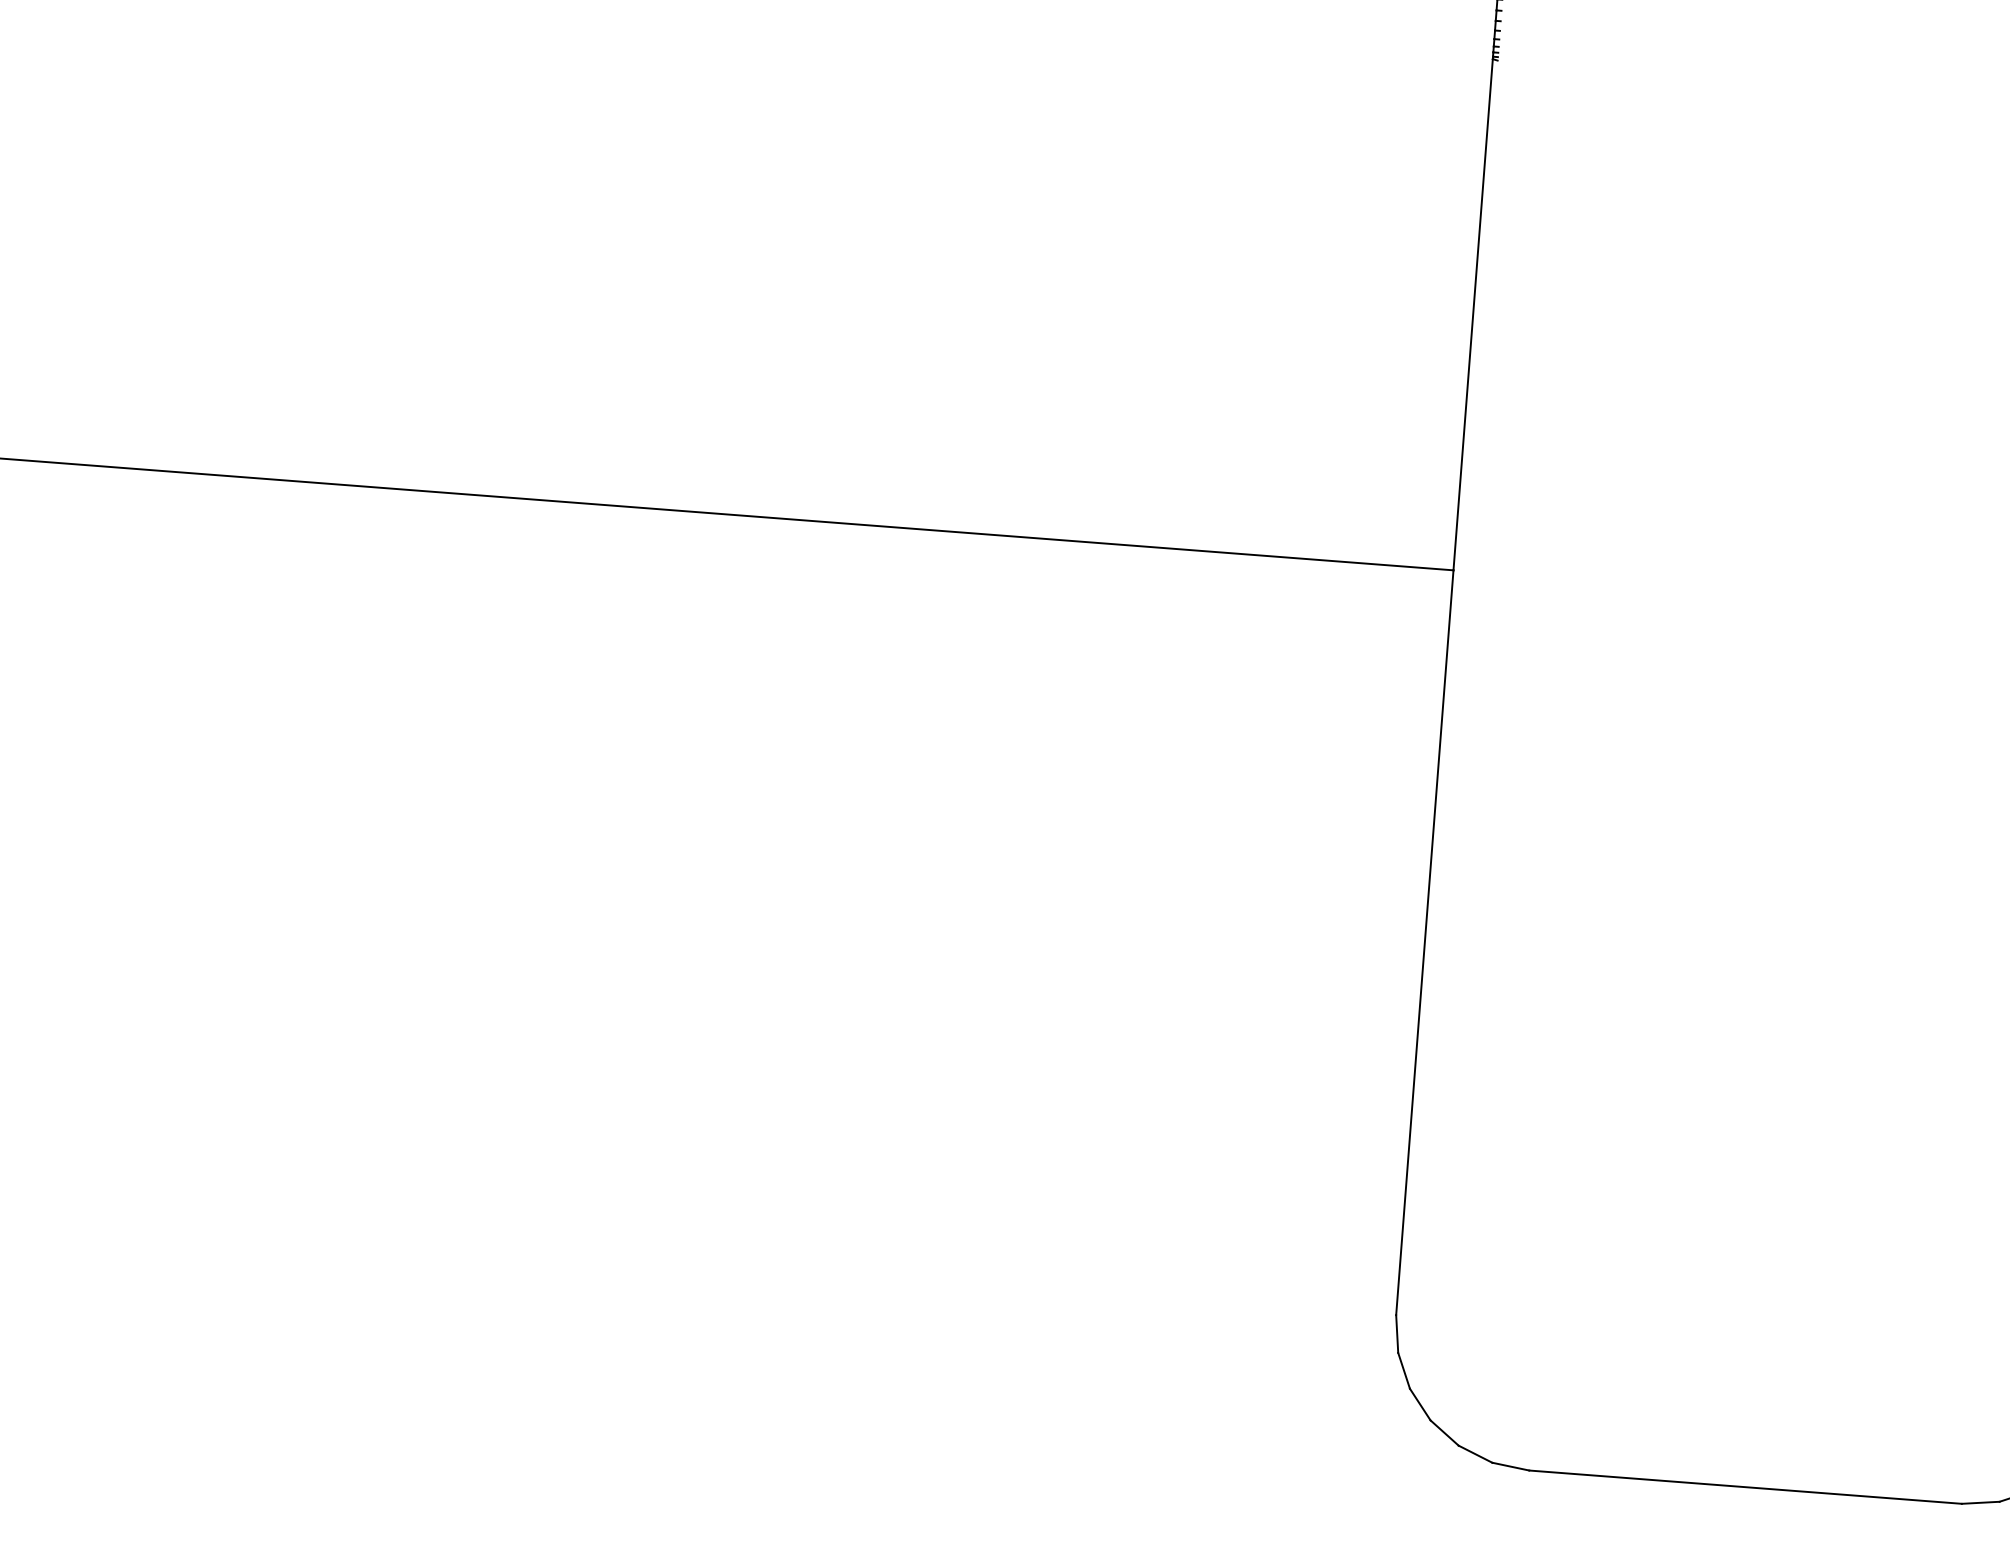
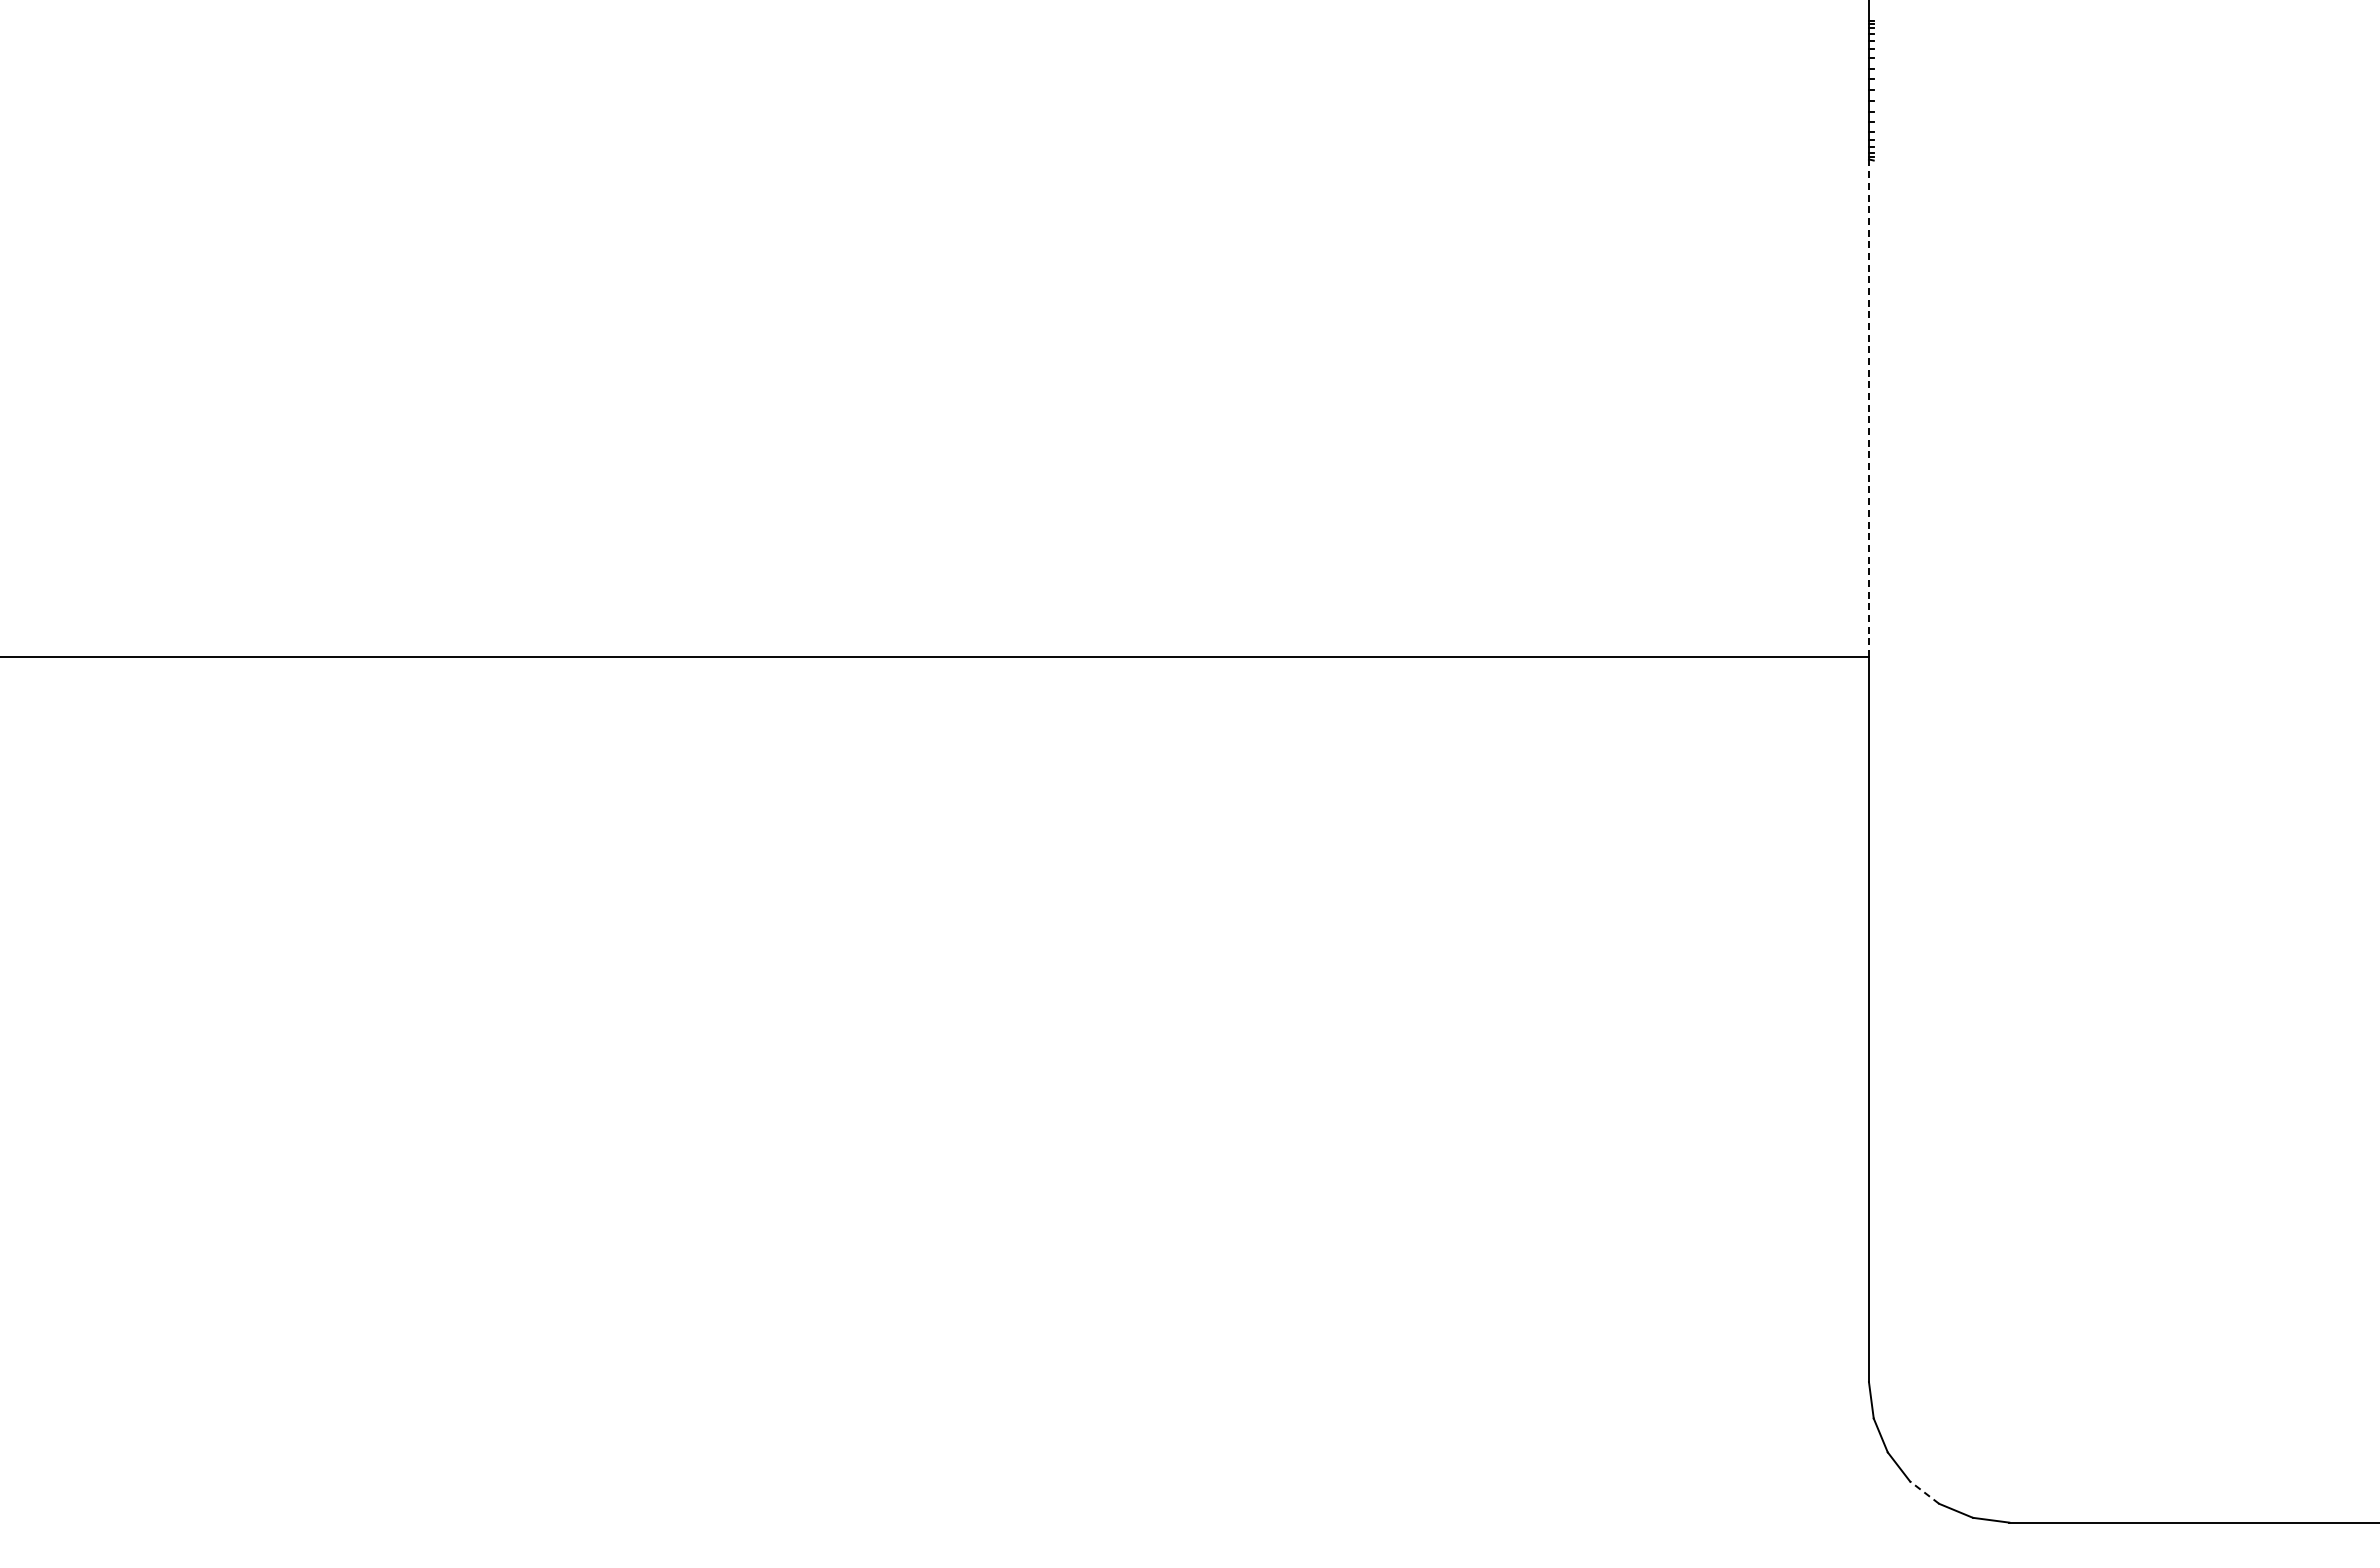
line: (1472, 314) -> (1868, 408), solid -> dashed
line: (1444, 1432) -> (1924, 1492), solid -> dashed

